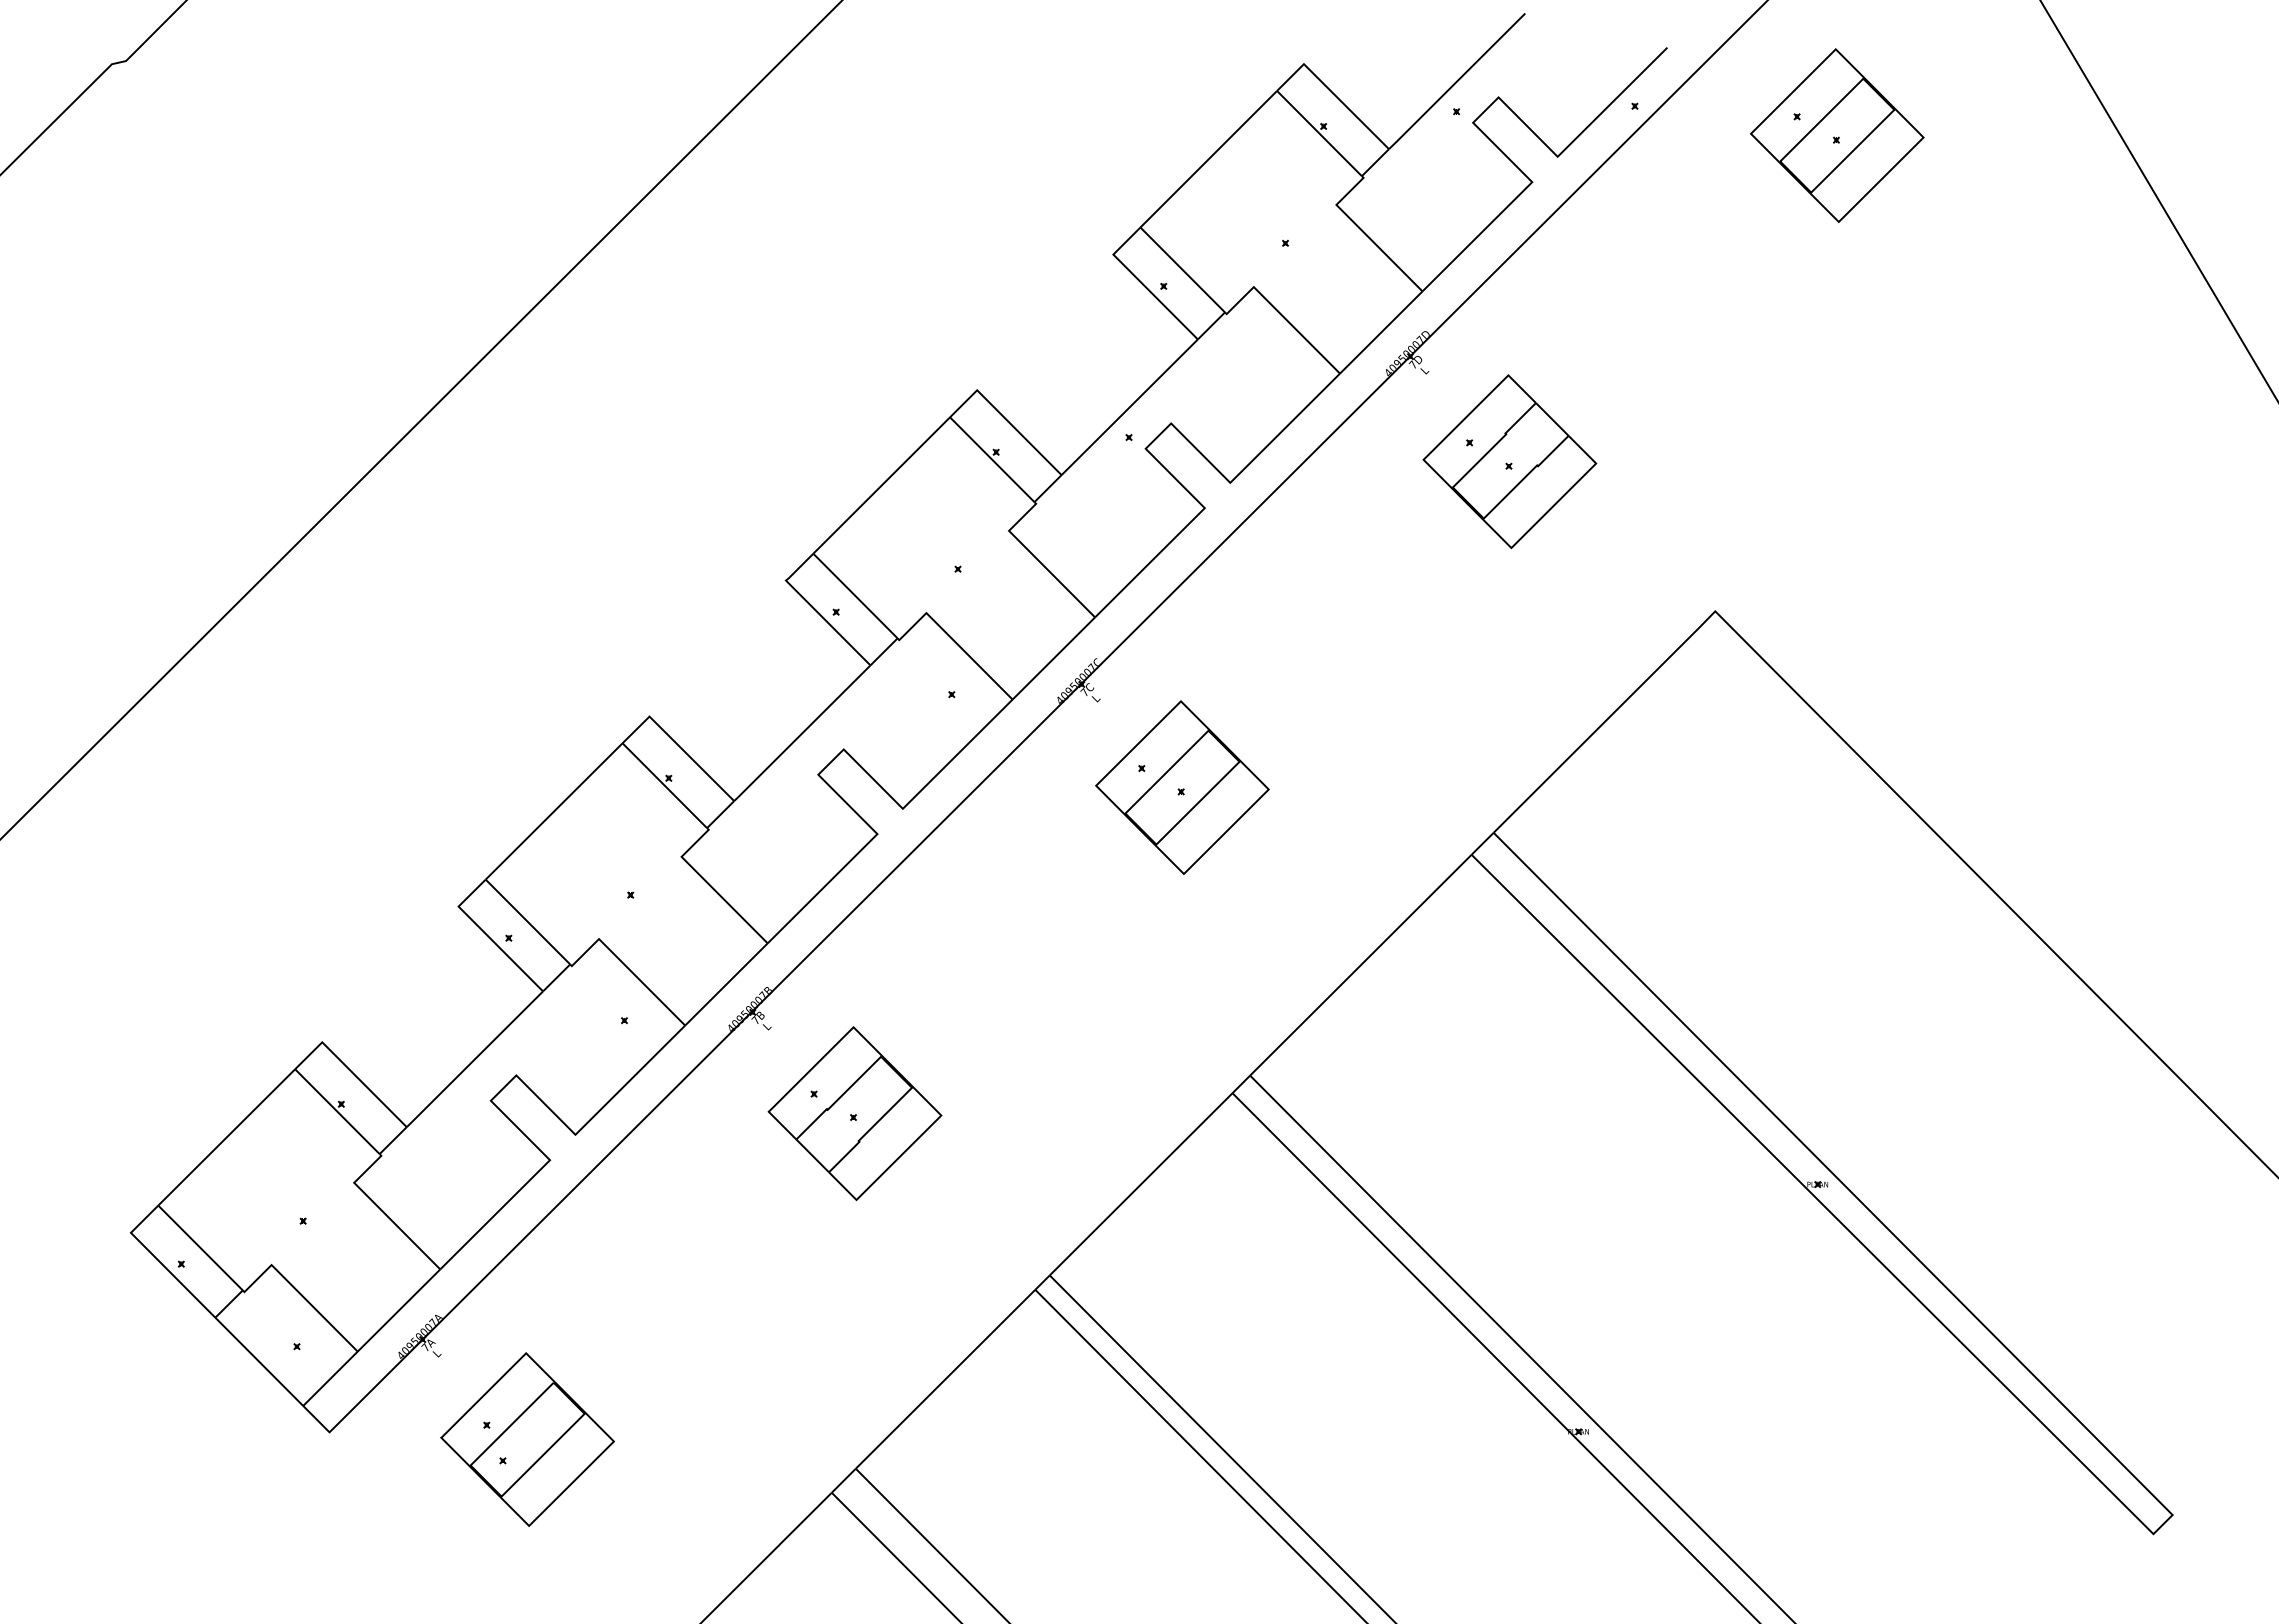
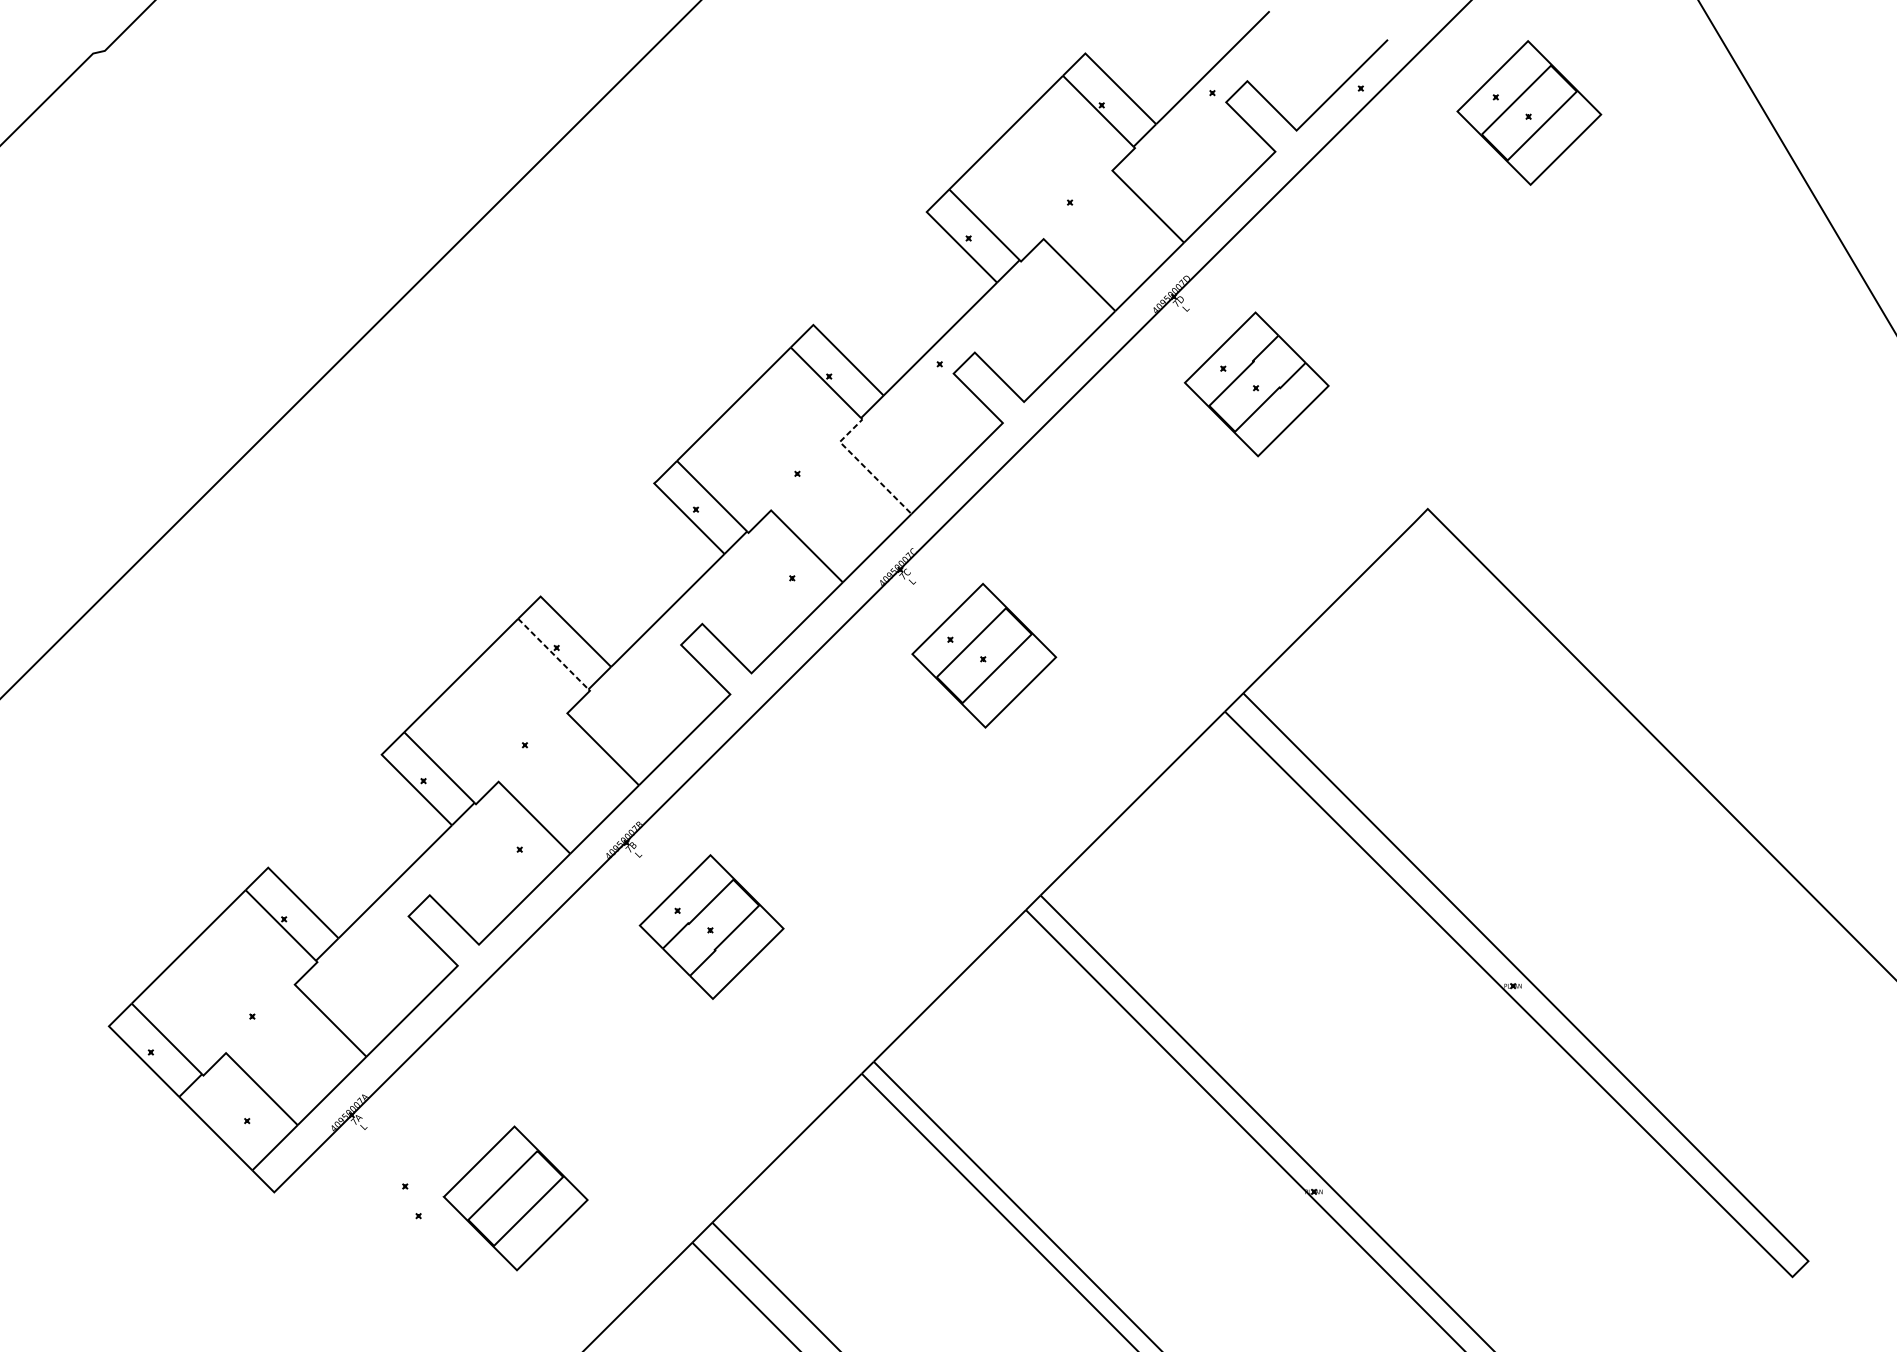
line: (1037, 559) -> (863, 465), solid -> dashed
line: (664, 785) -> (553, 653), solid -> dashed
part: (527, 1439) -> (515, 1198), moved

